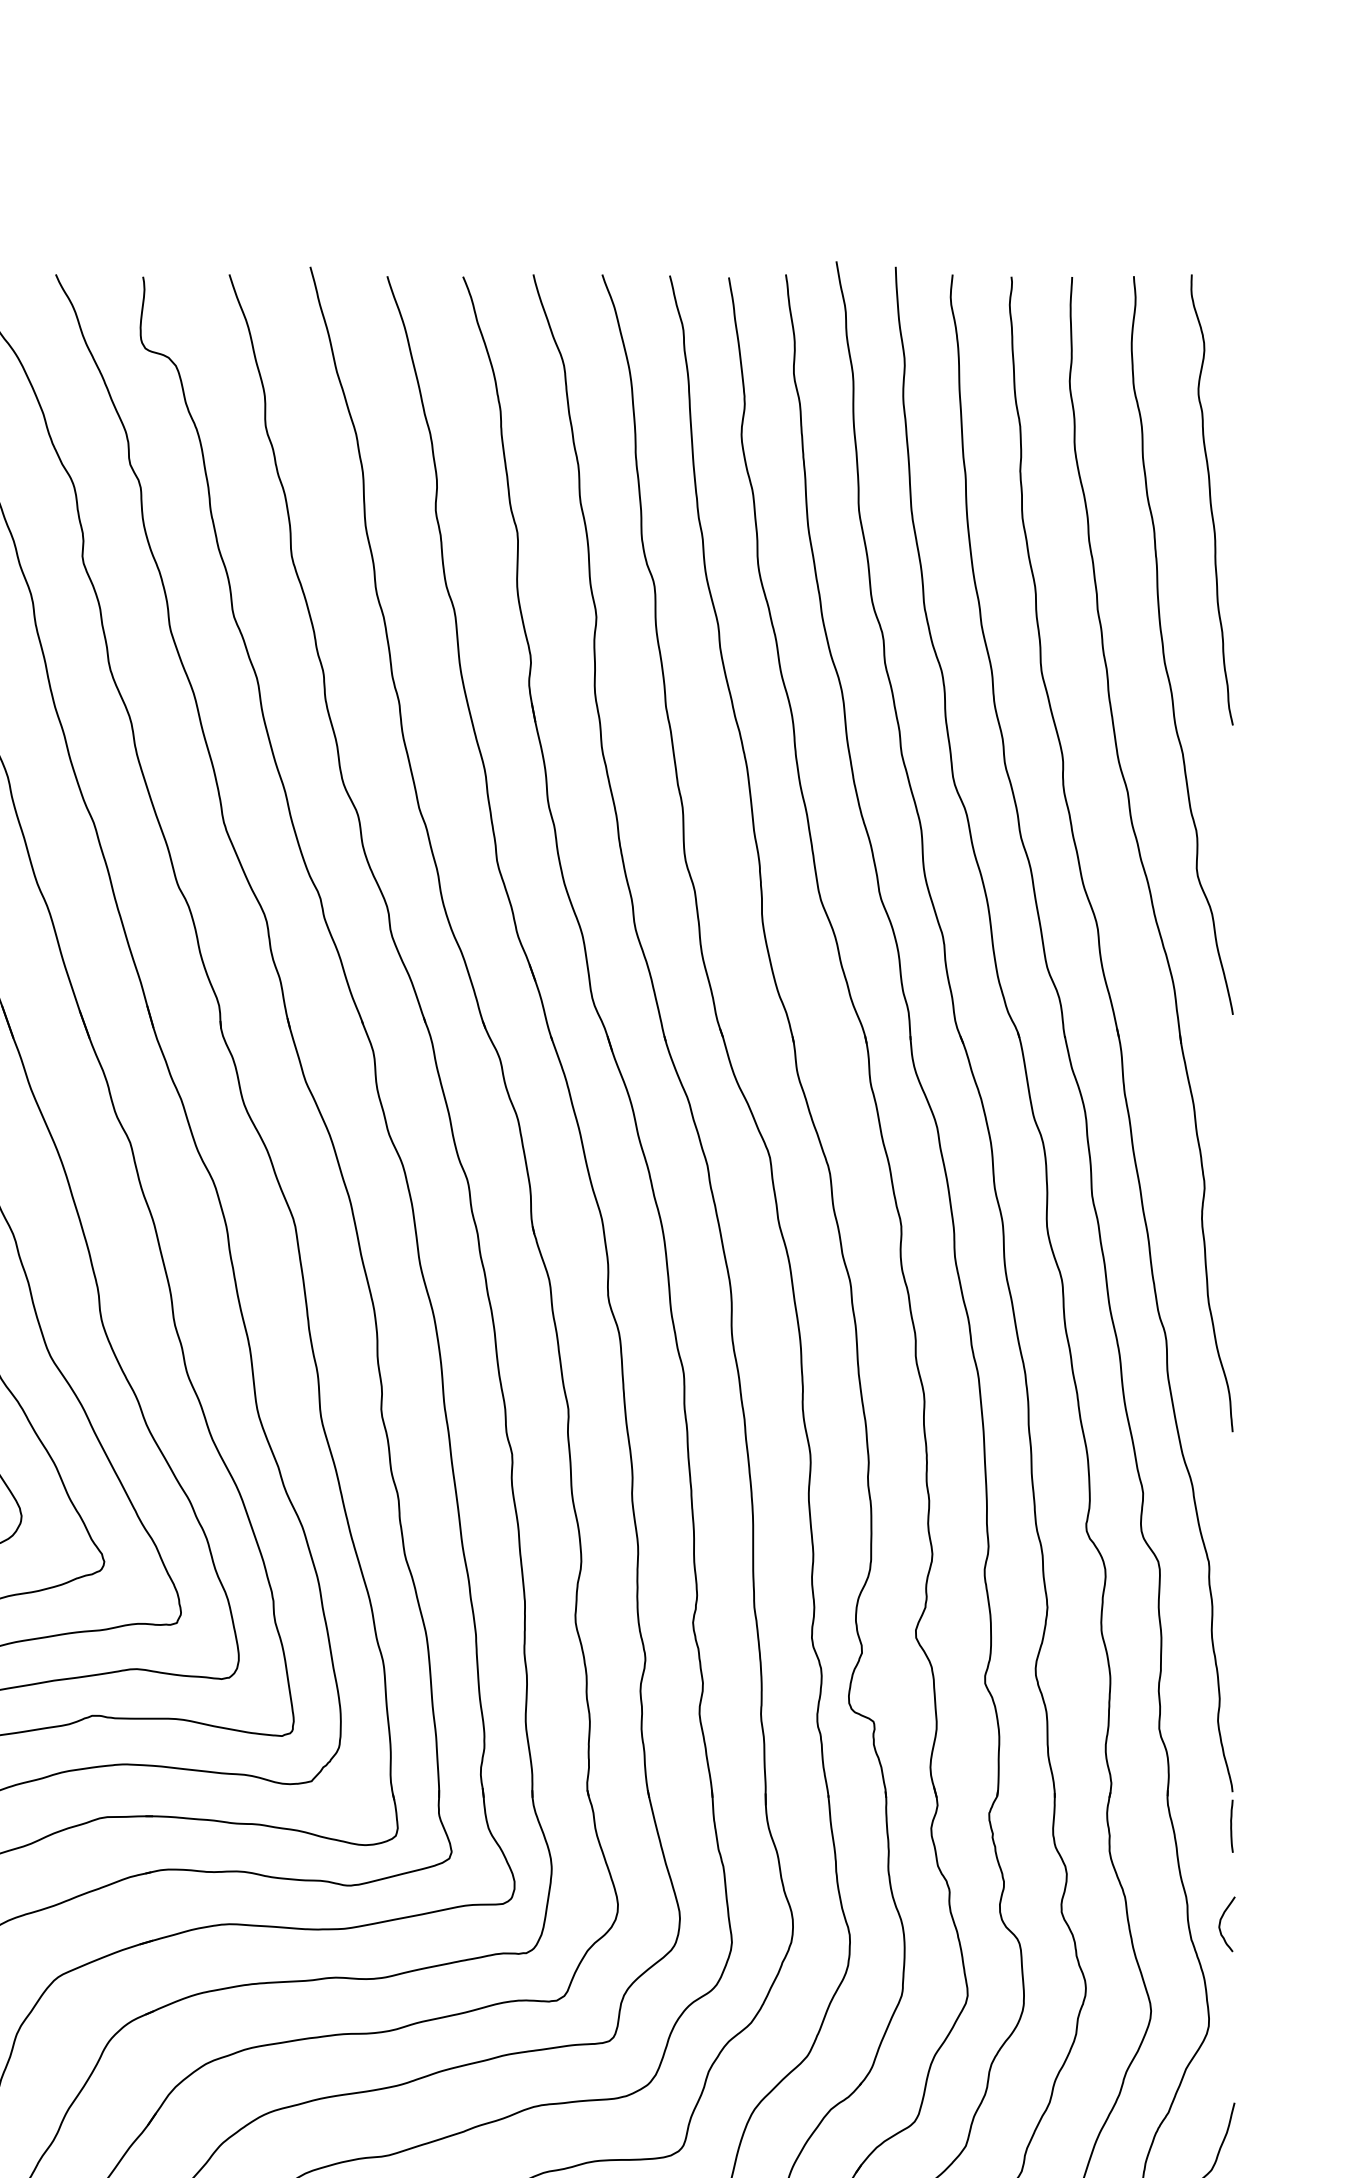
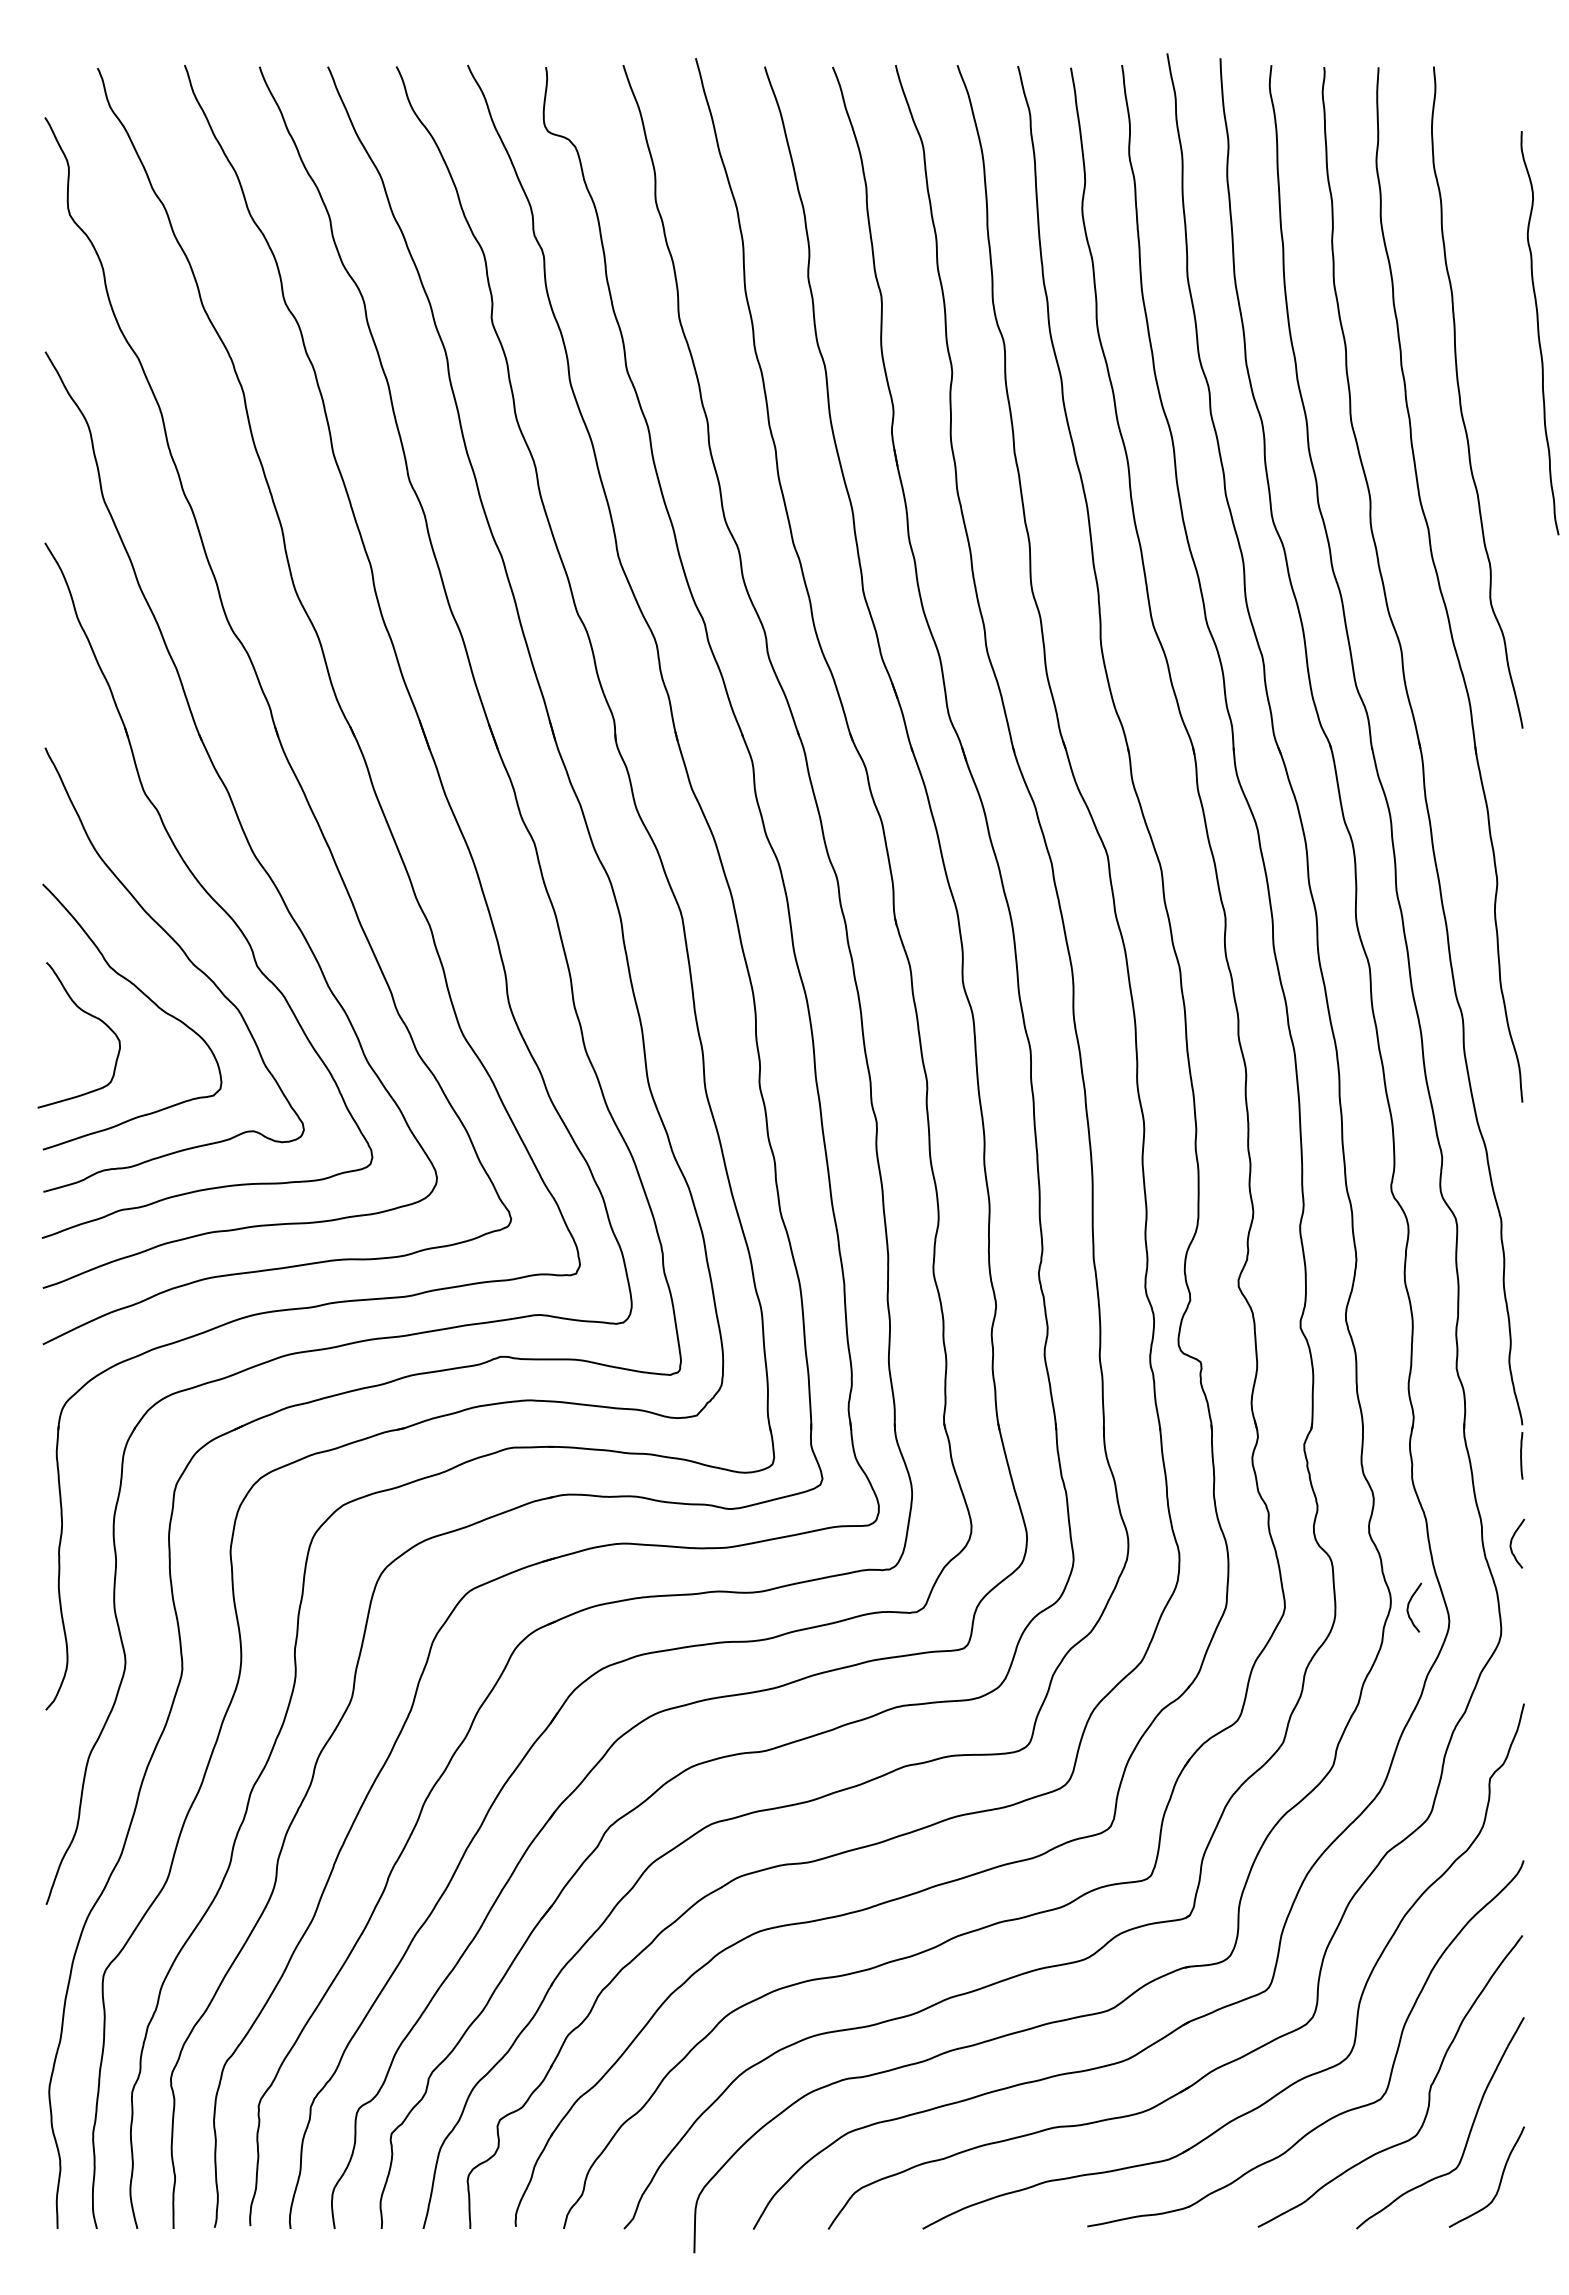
curve: (1211, 500) -> (1539, 333), moved
curve: (1106, 1993) -> (1409, 1605), added

